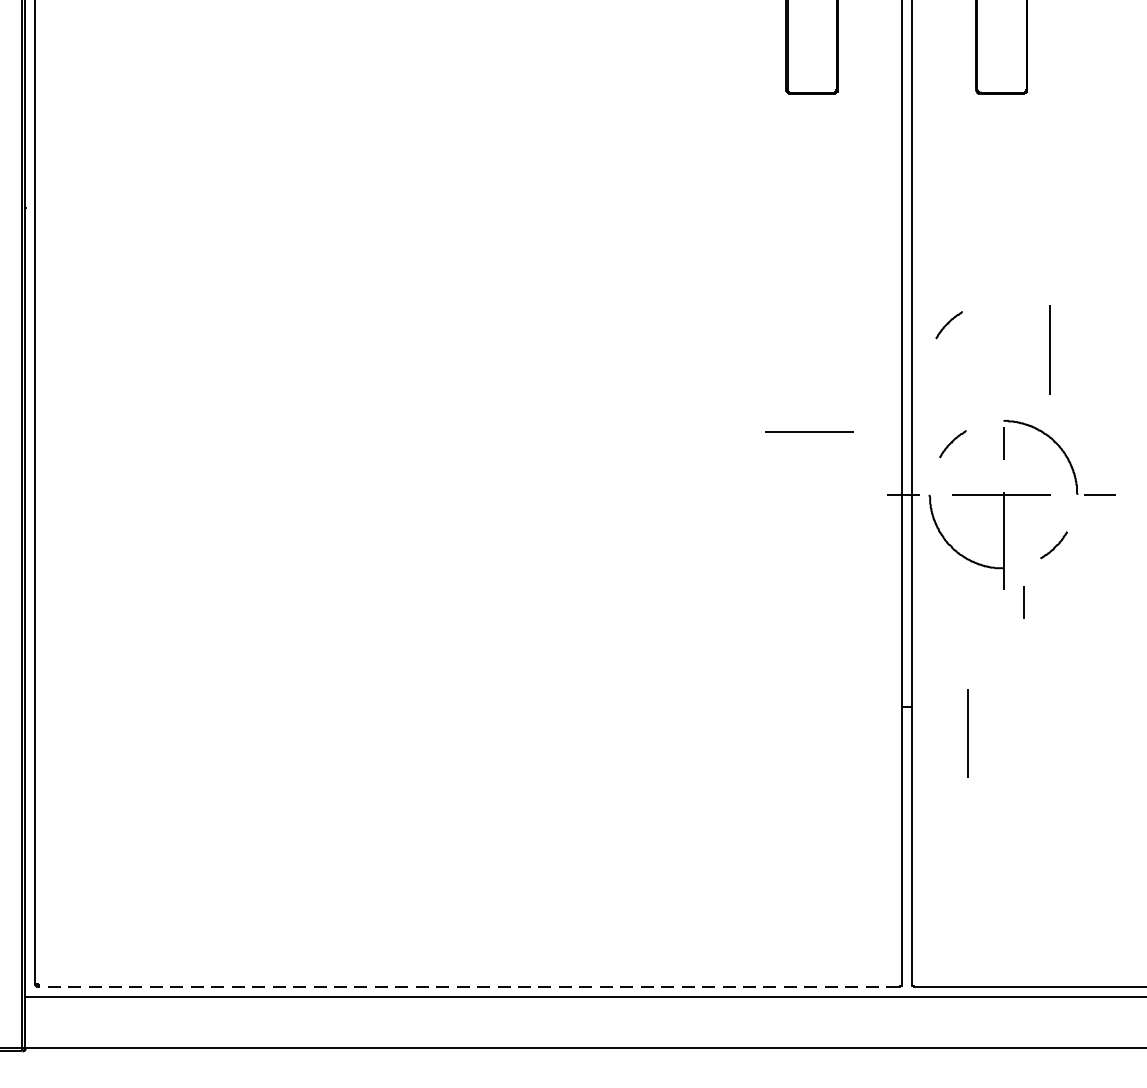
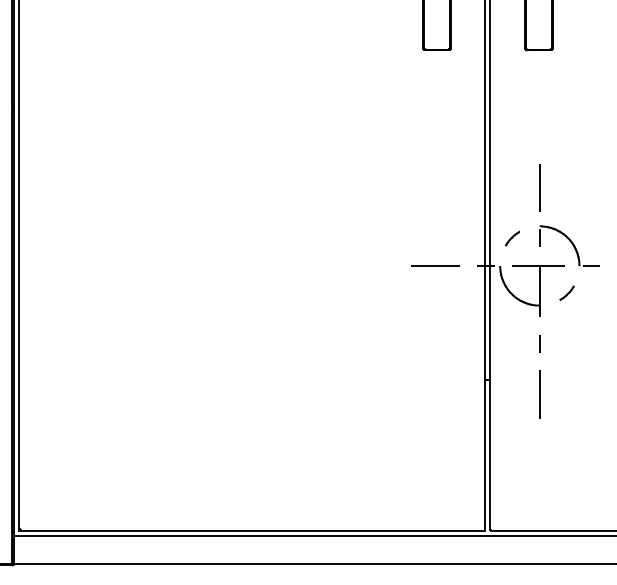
curve: (949, 324) -> (510, 174), removed
line: (1049, 348) -> (539, 187), moved
line: (809, 430) -> (435, 265), moved
line: (1023, 601) -> (539, 343), moved
line: (967, 733) -> (539, 394), moved
line: (467, 986) -> (251, 530), dashed -> solid

